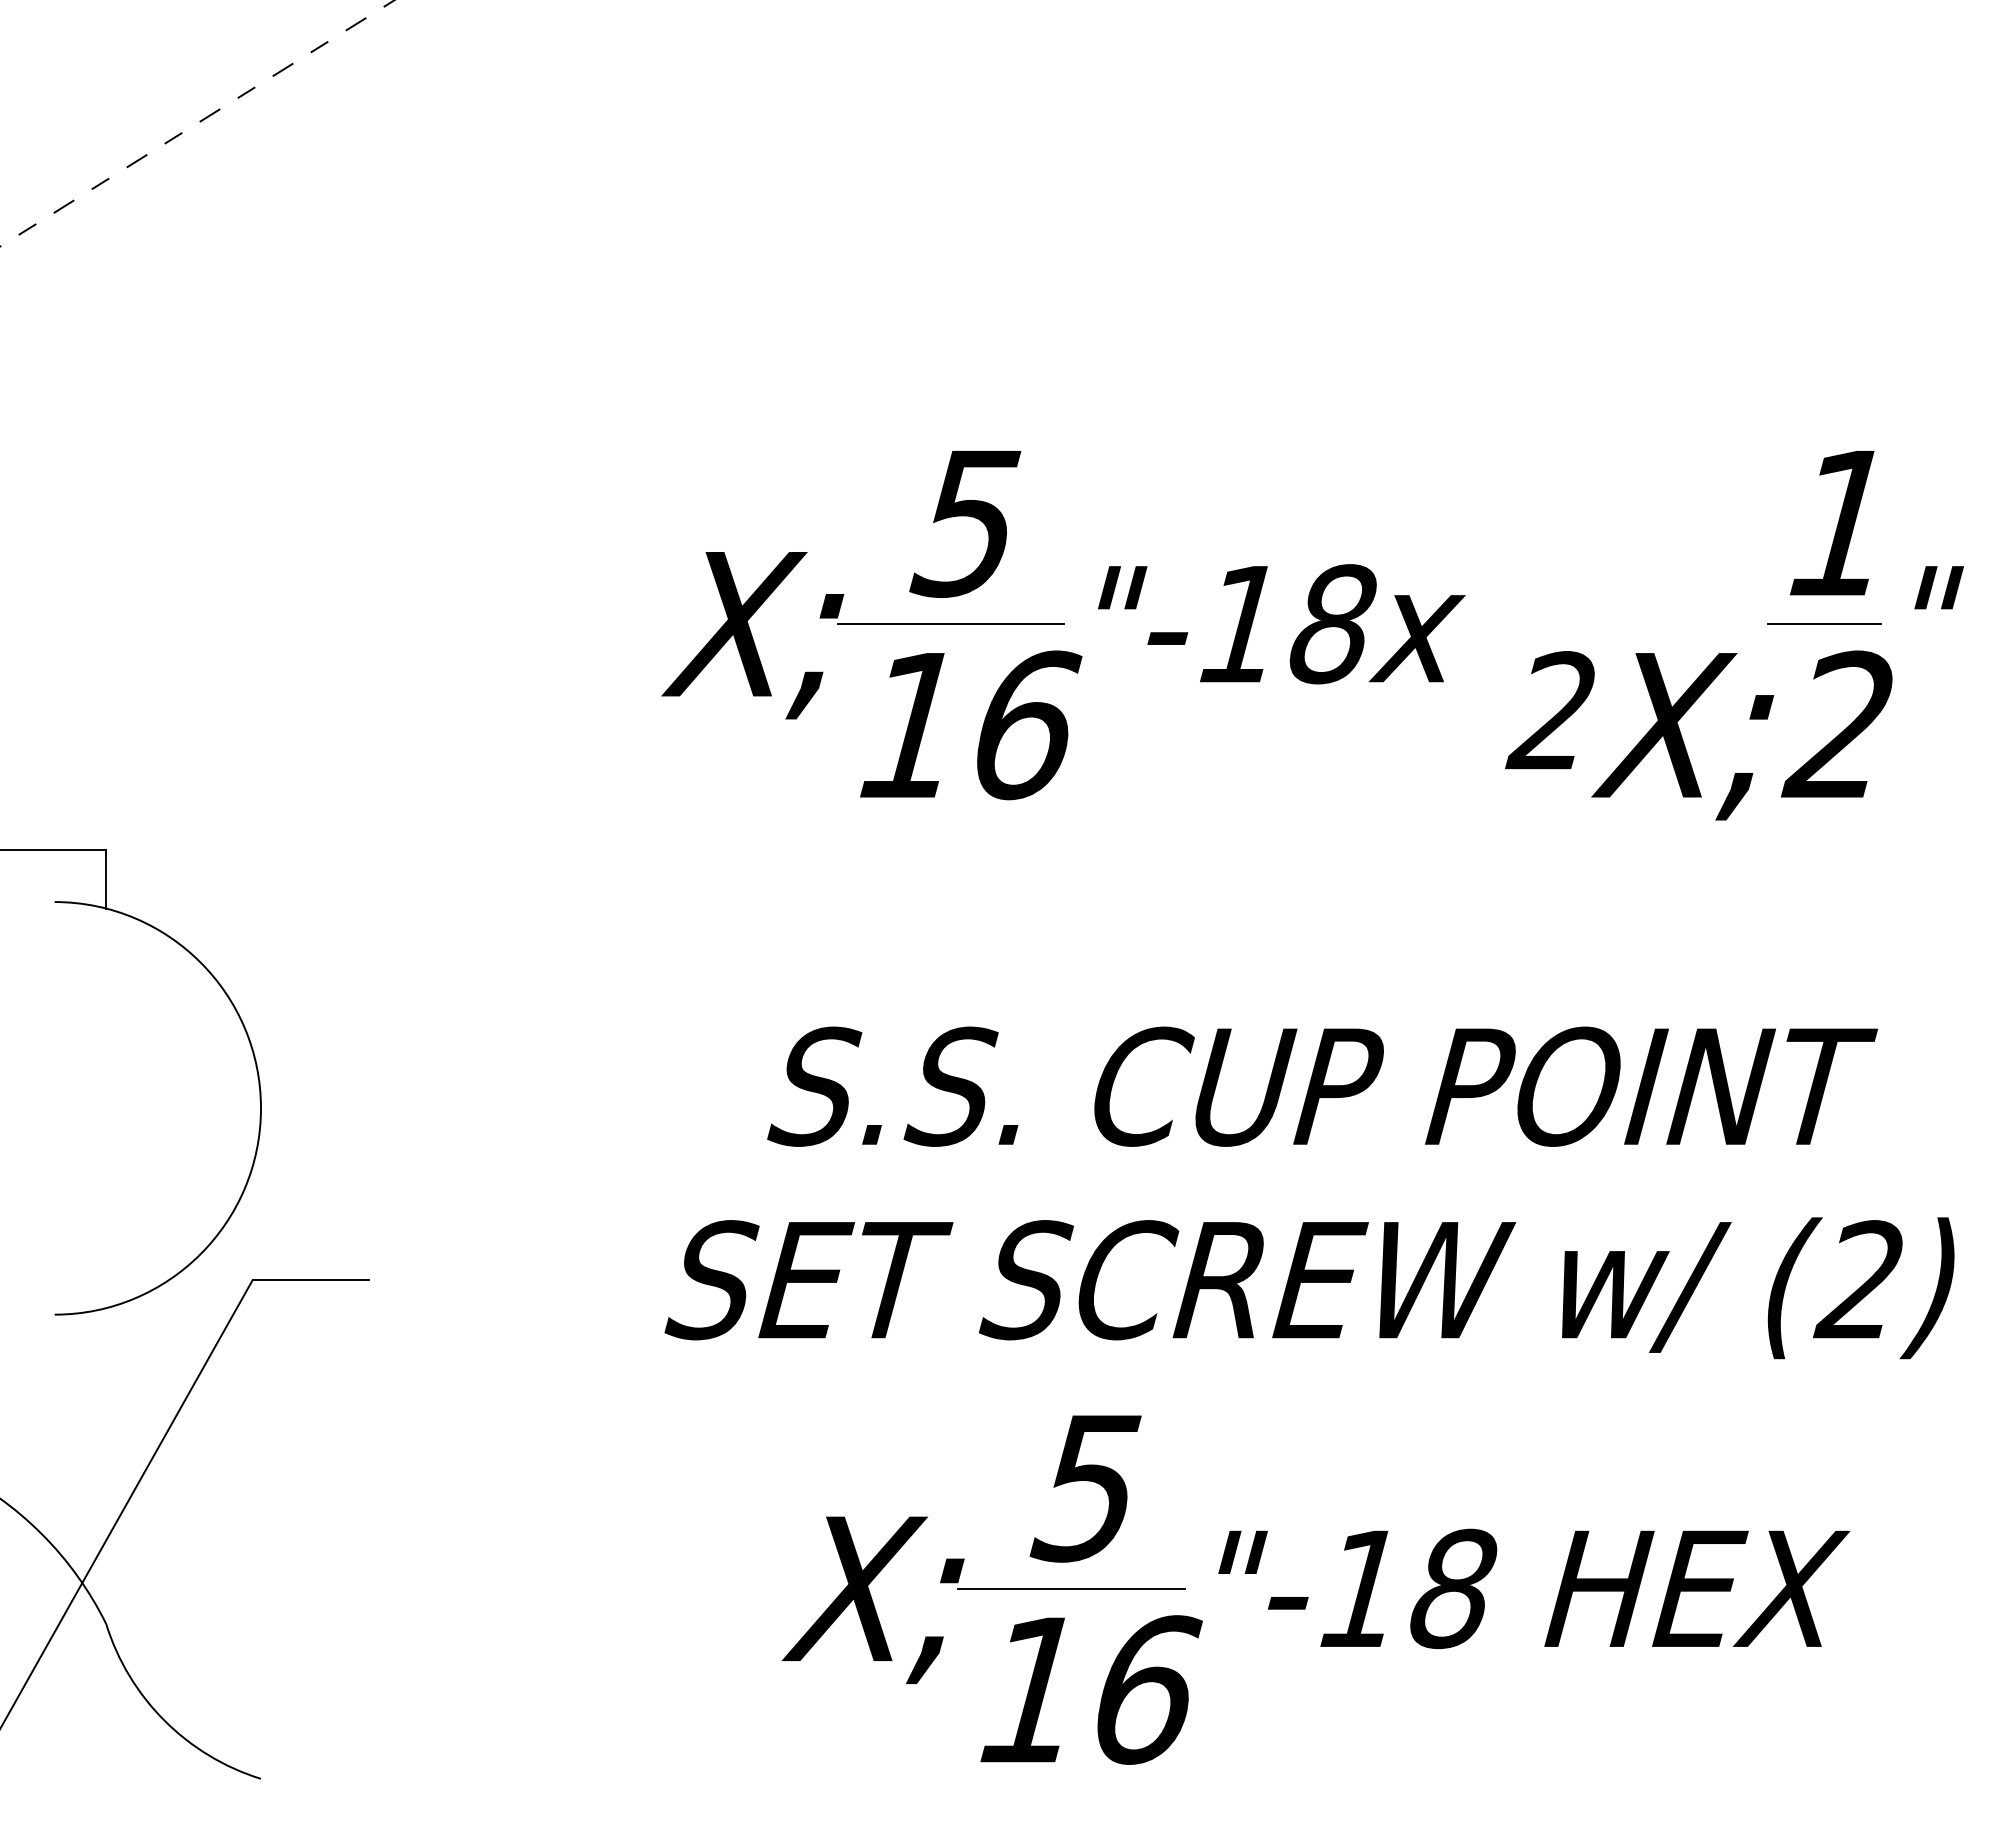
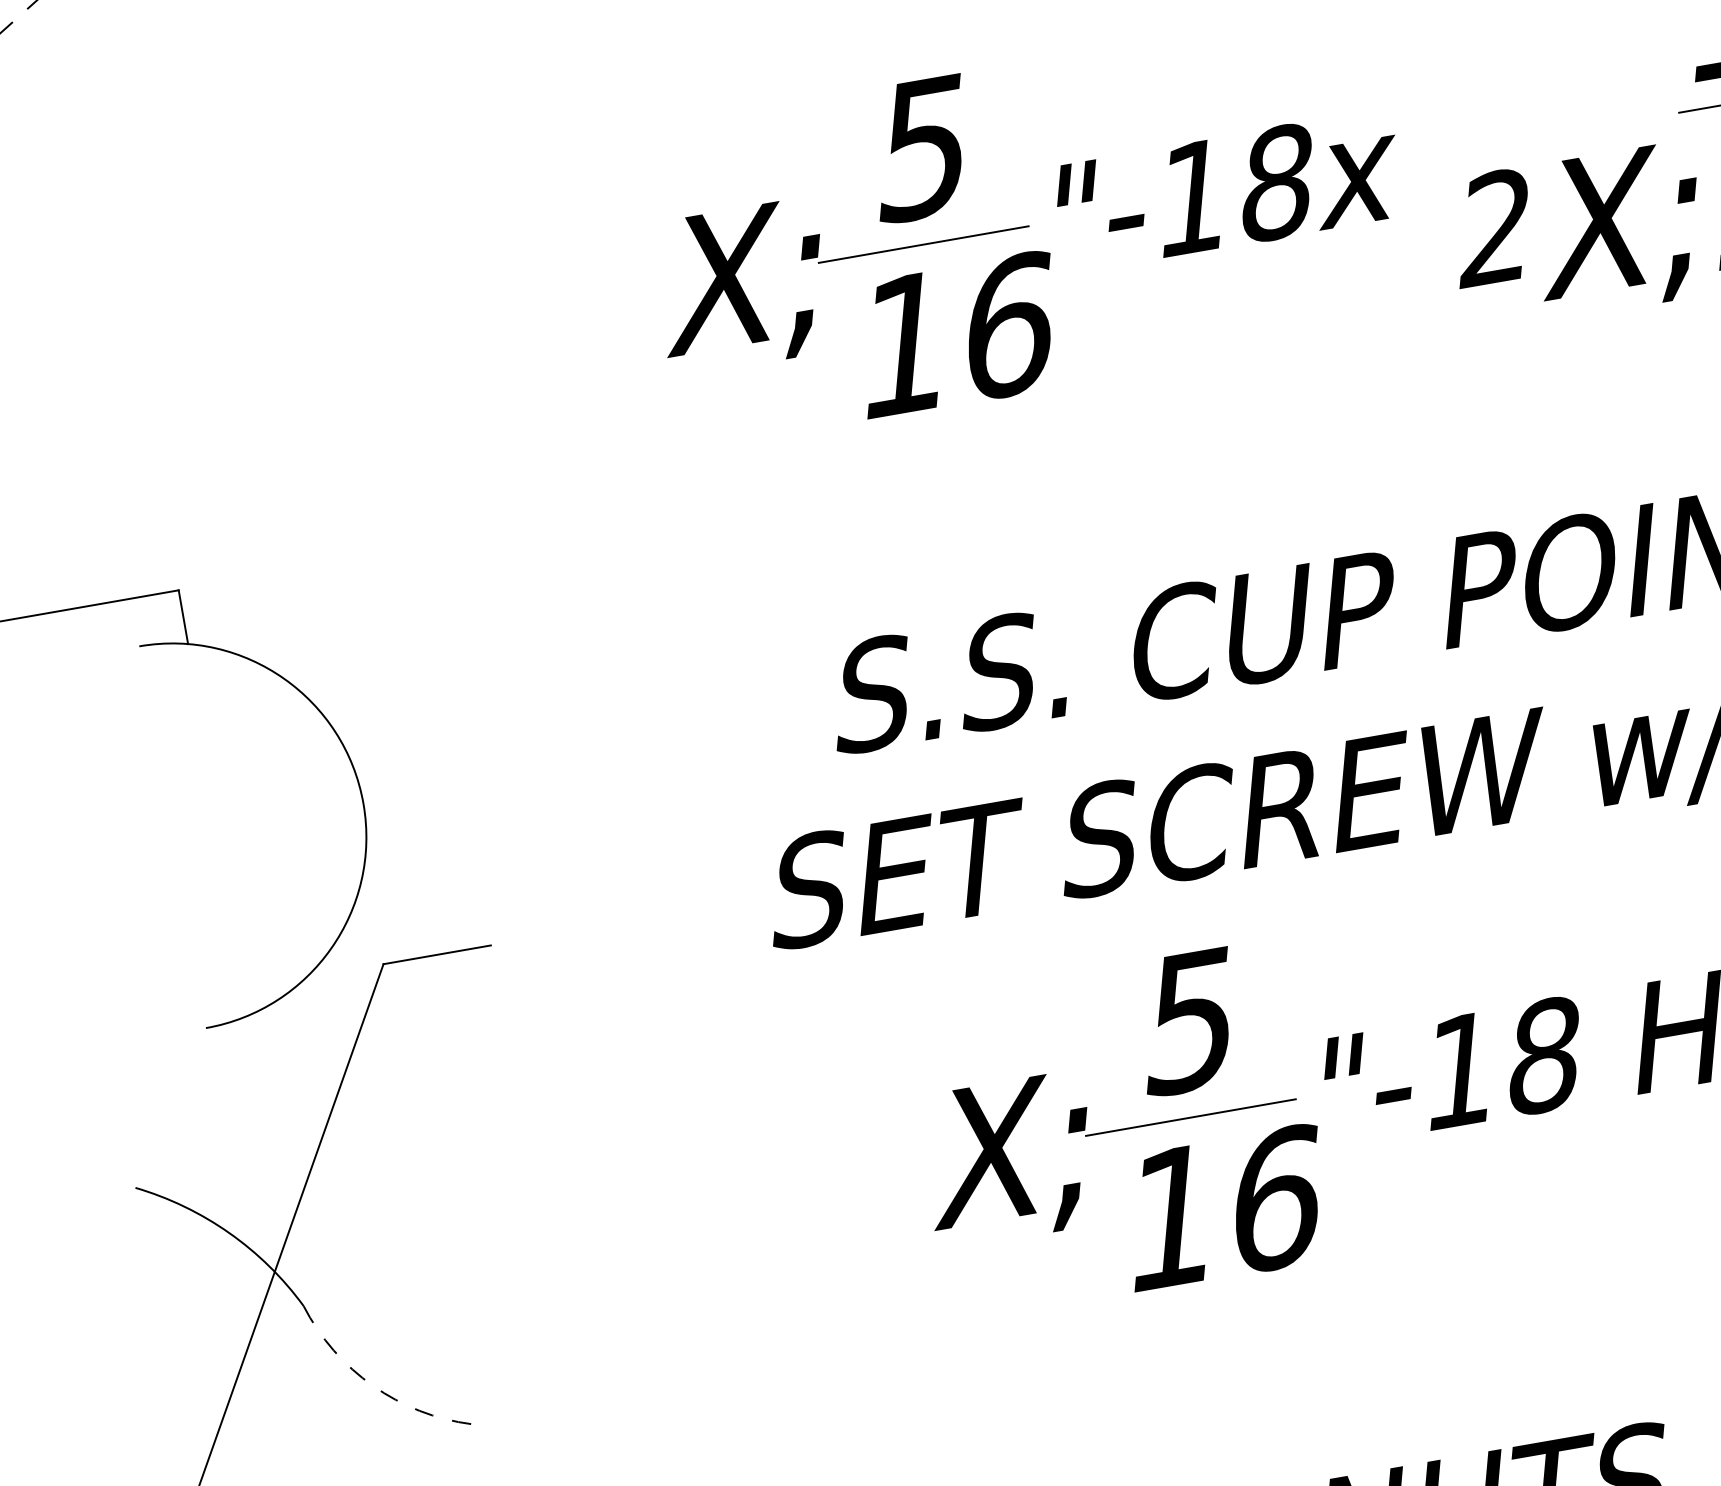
arc: (164, 1720) -> (373, 1385), solid -> dashed

